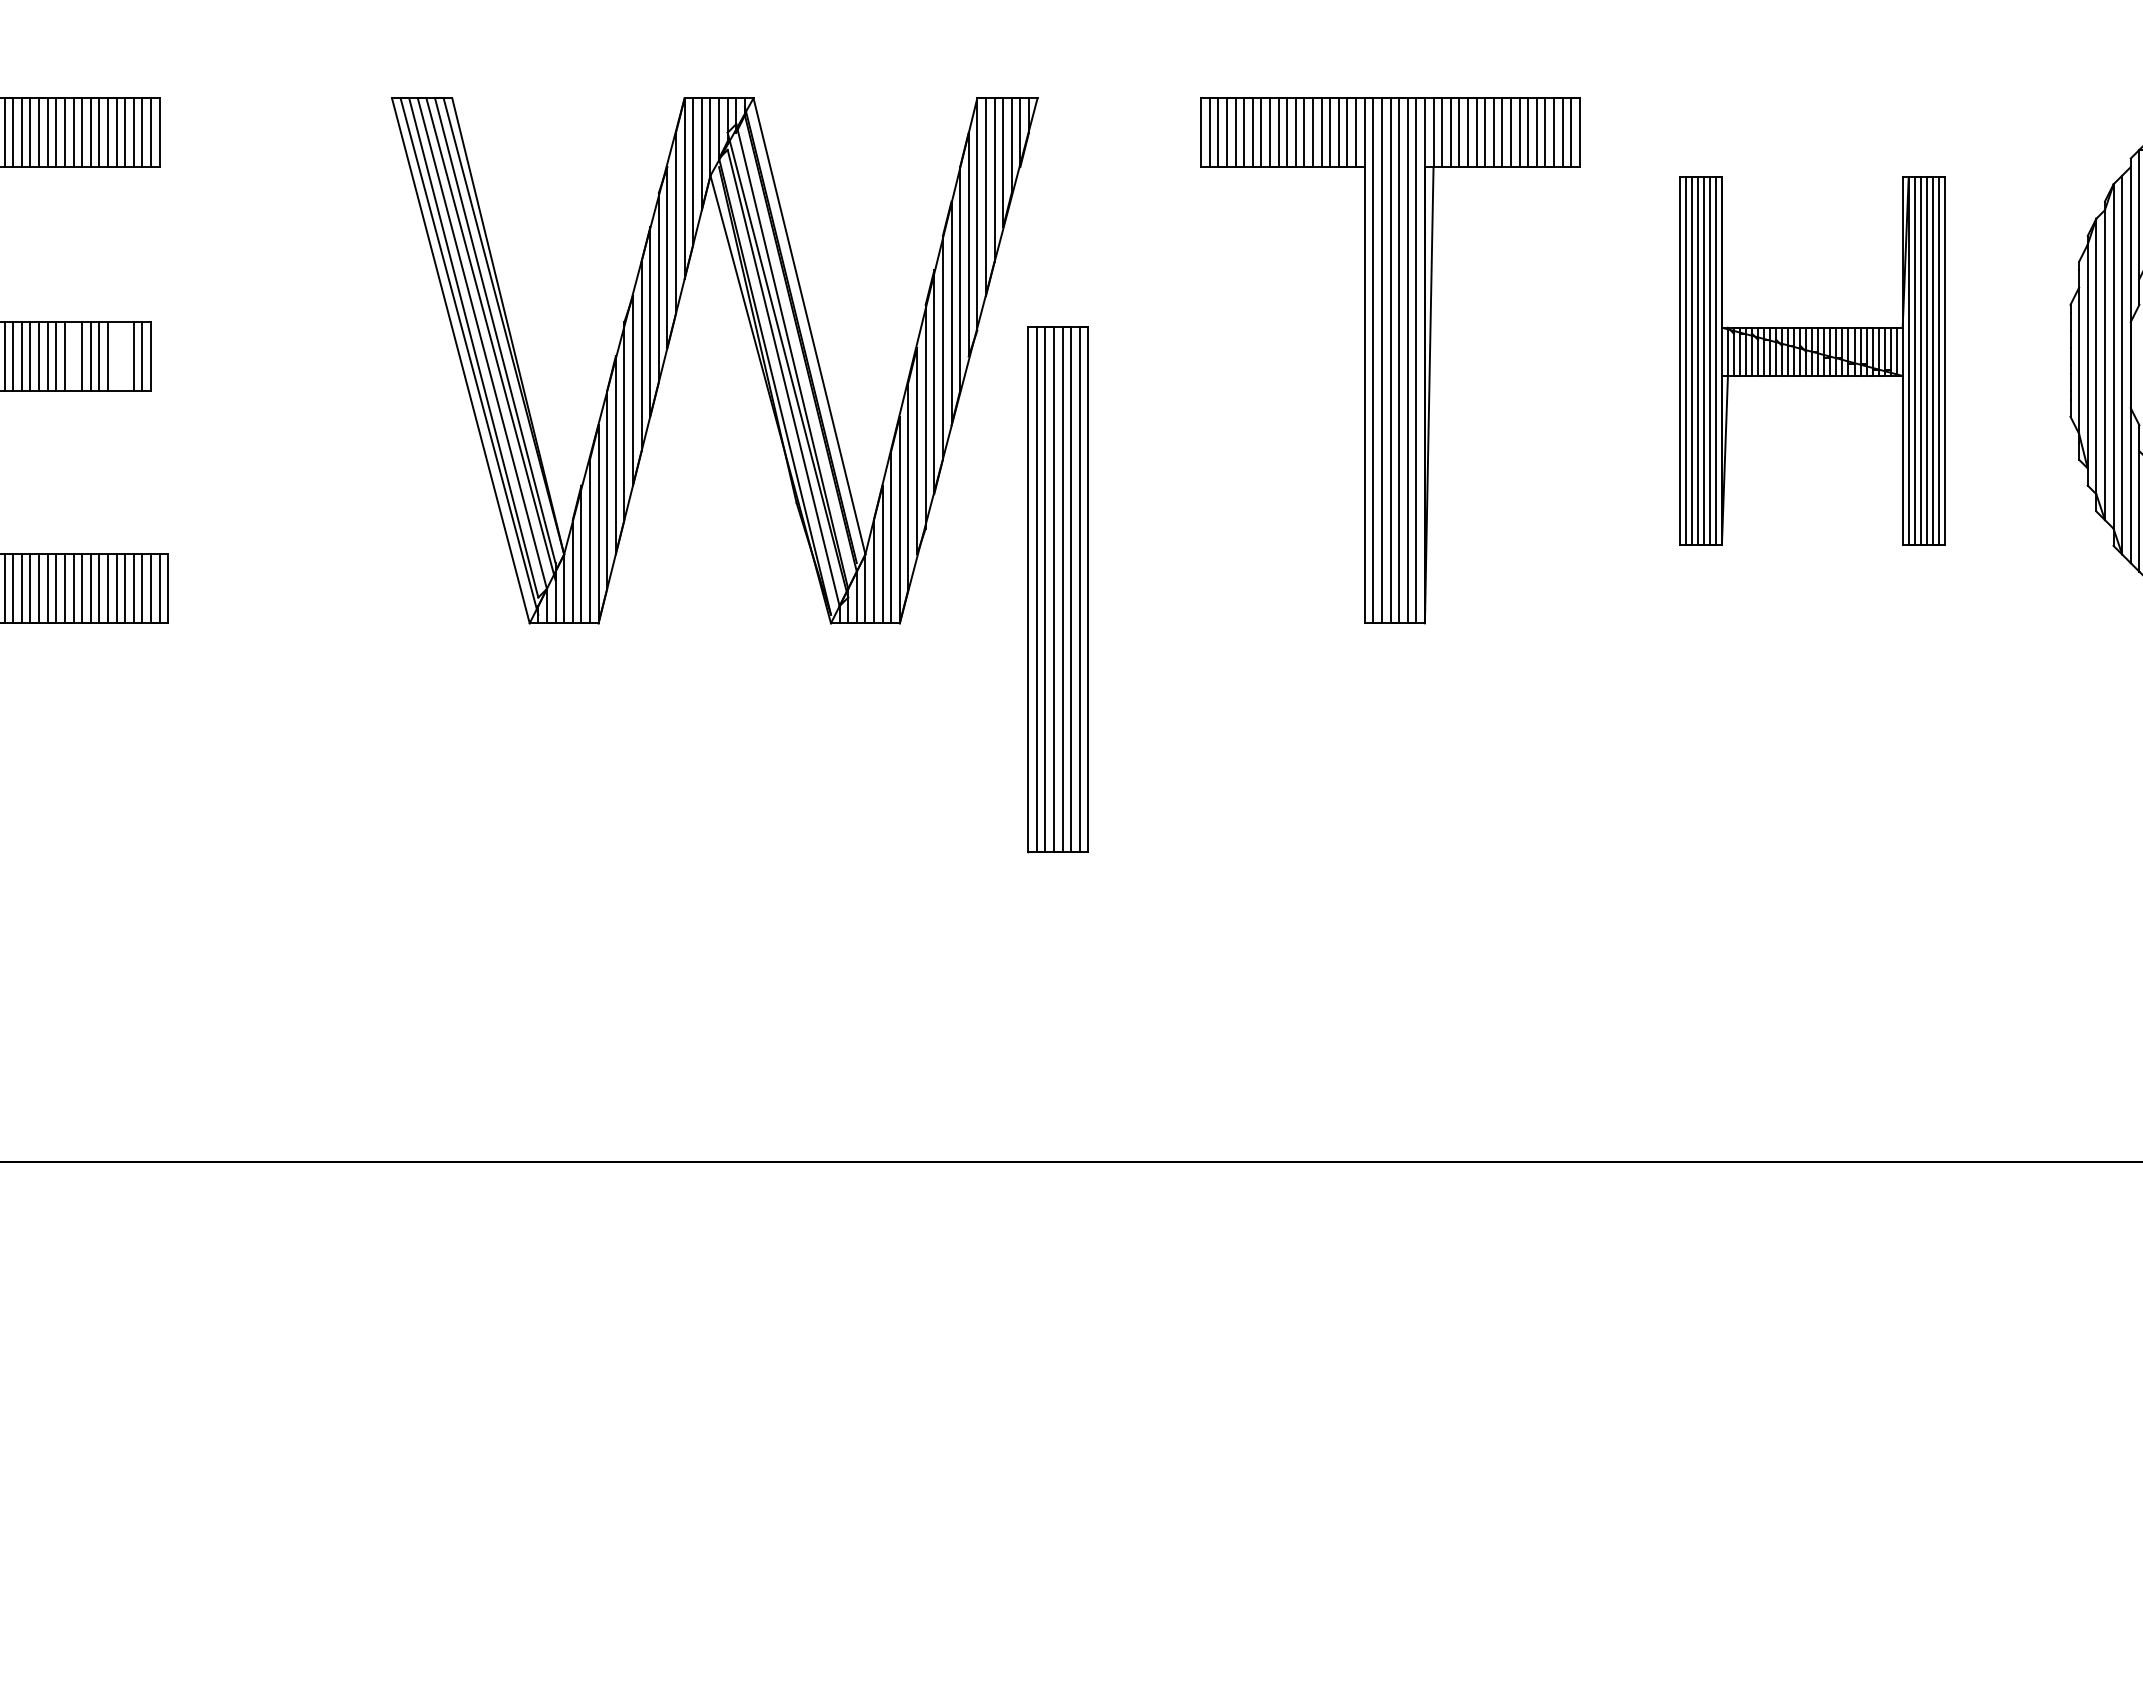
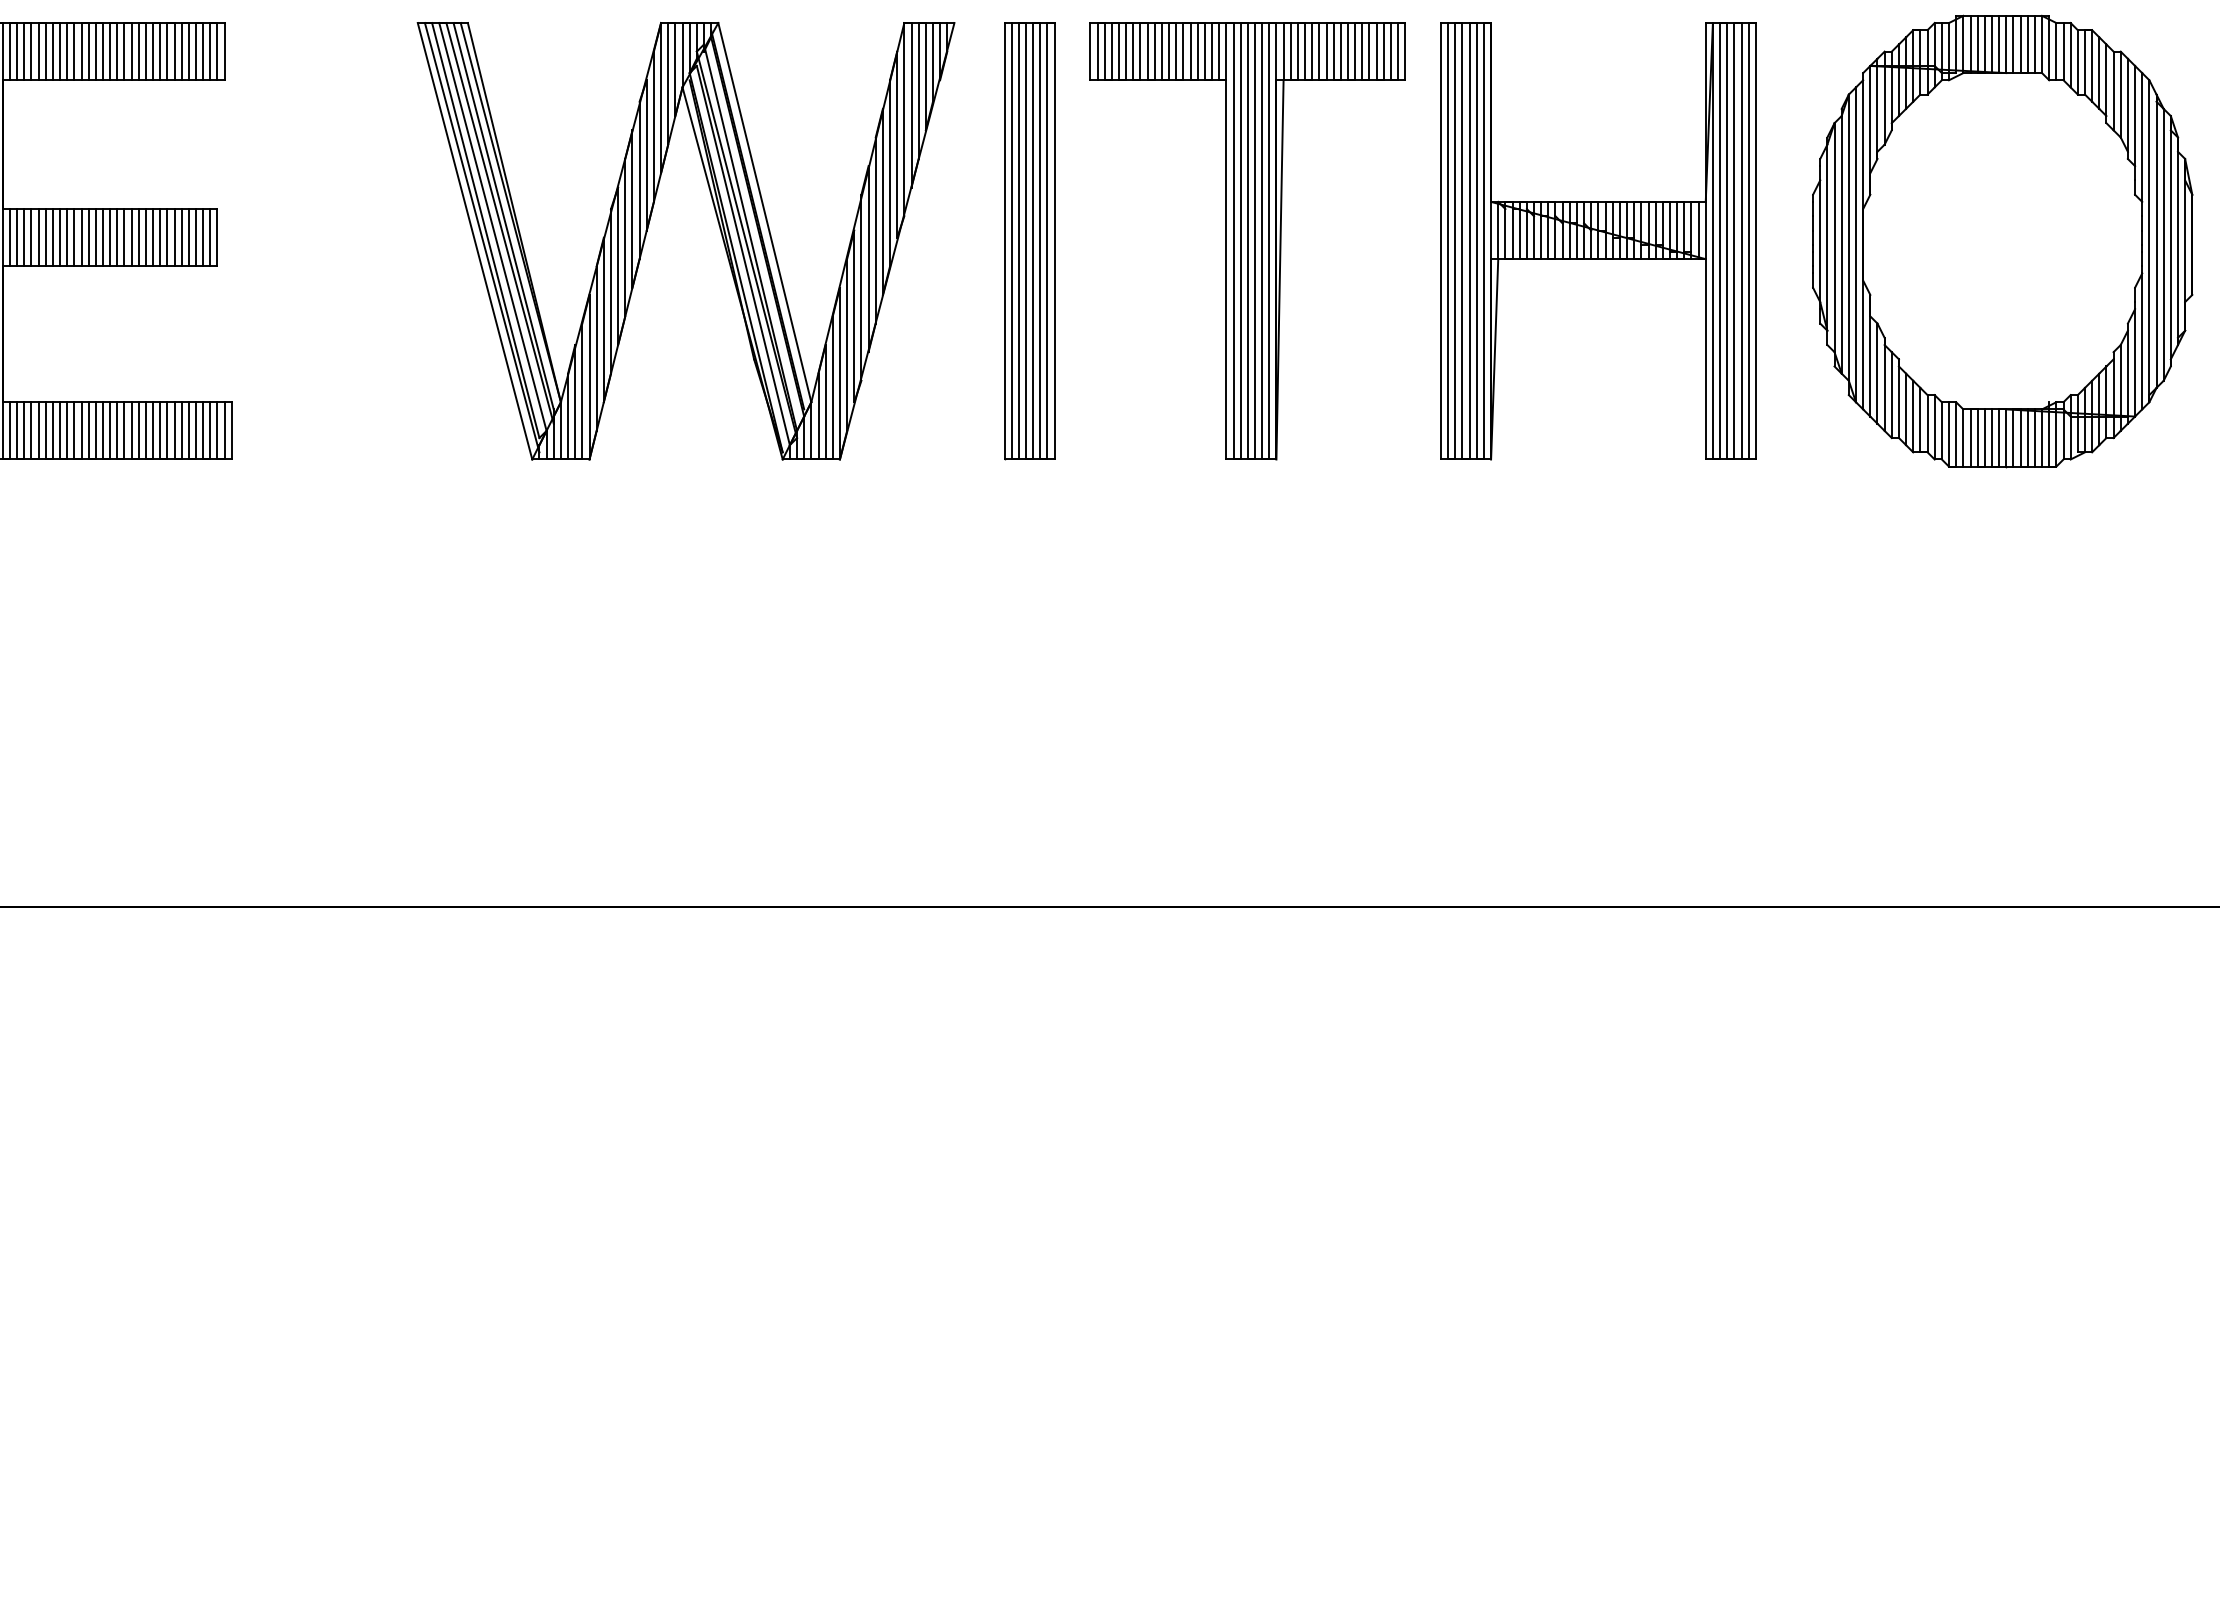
line: (74, 356) -> (153, 237), added
line: (116, 356) -> (188, 237), added
line: (124, 356) -> (195, 237), added
part: (1812, 361) -> (1598, 241), size x1.43
part: (1058, 589) -> (1029, 241), moved

